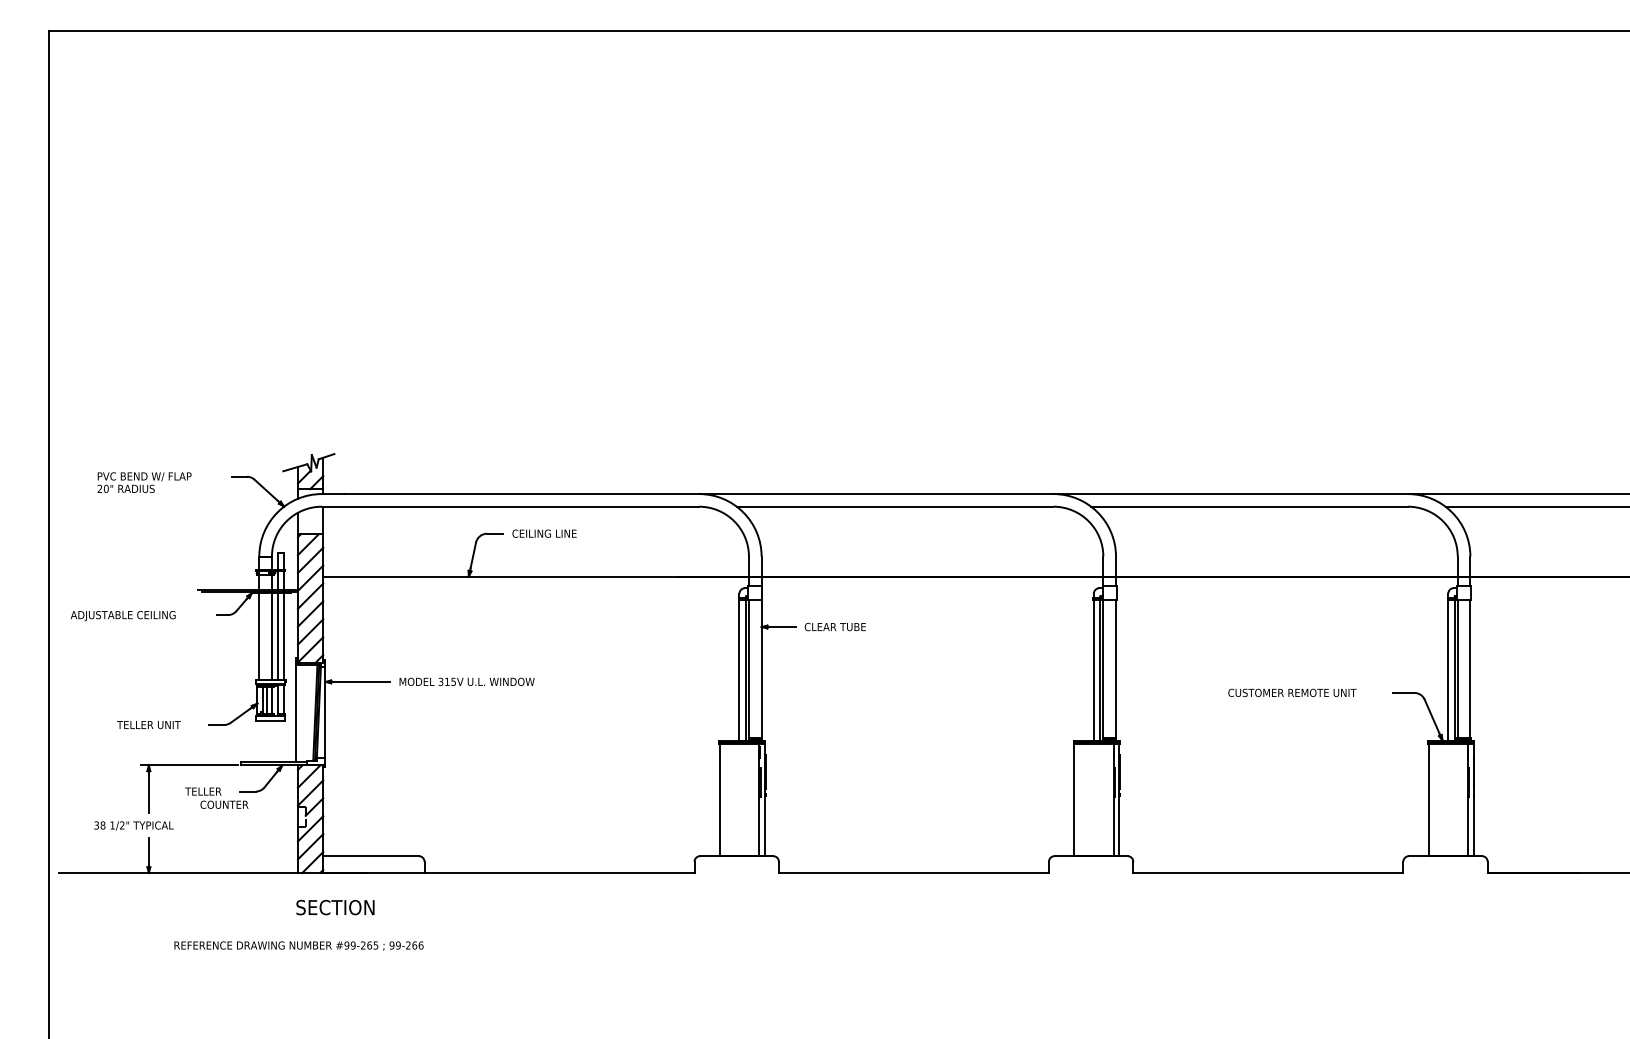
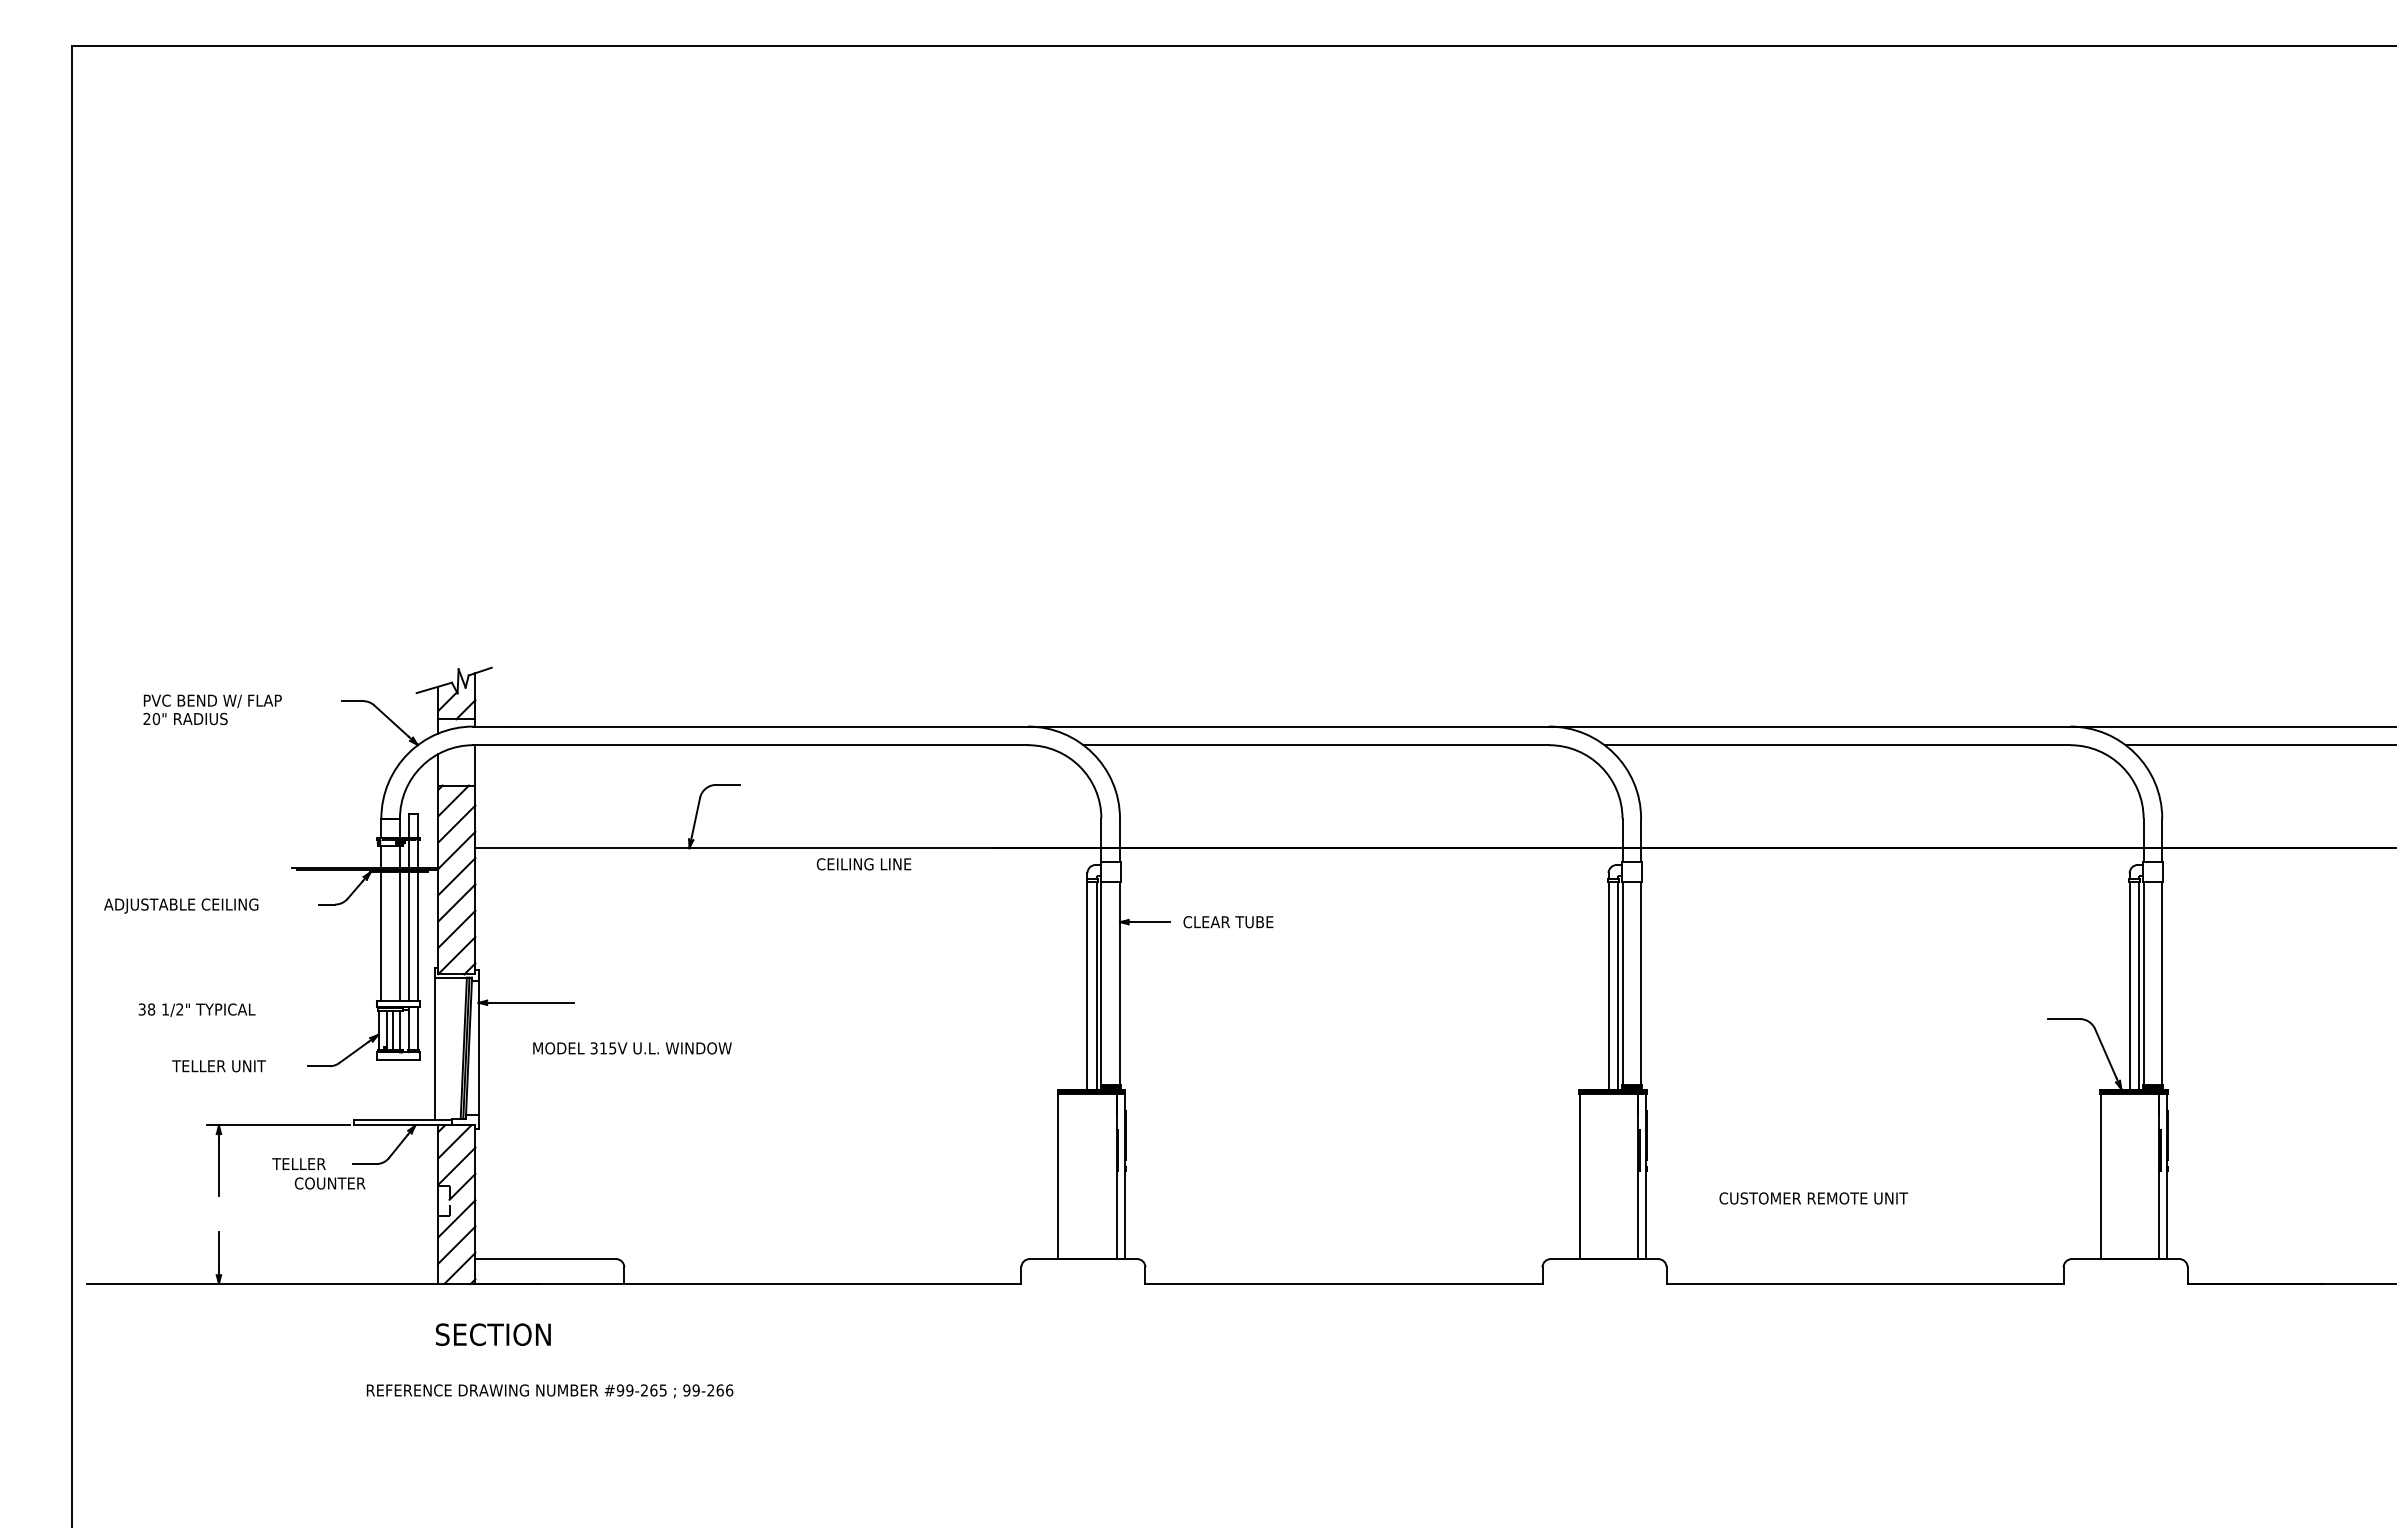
text: (544, 533) -> (863, 863), moved
text: (466, 681) -> (631, 1047), moved
text: (1292, 692) -> (1813, 1197), moved
text: (133, 825) -> (196, 1009), moved
text: (298, 945) -> (549, 1390), moved

